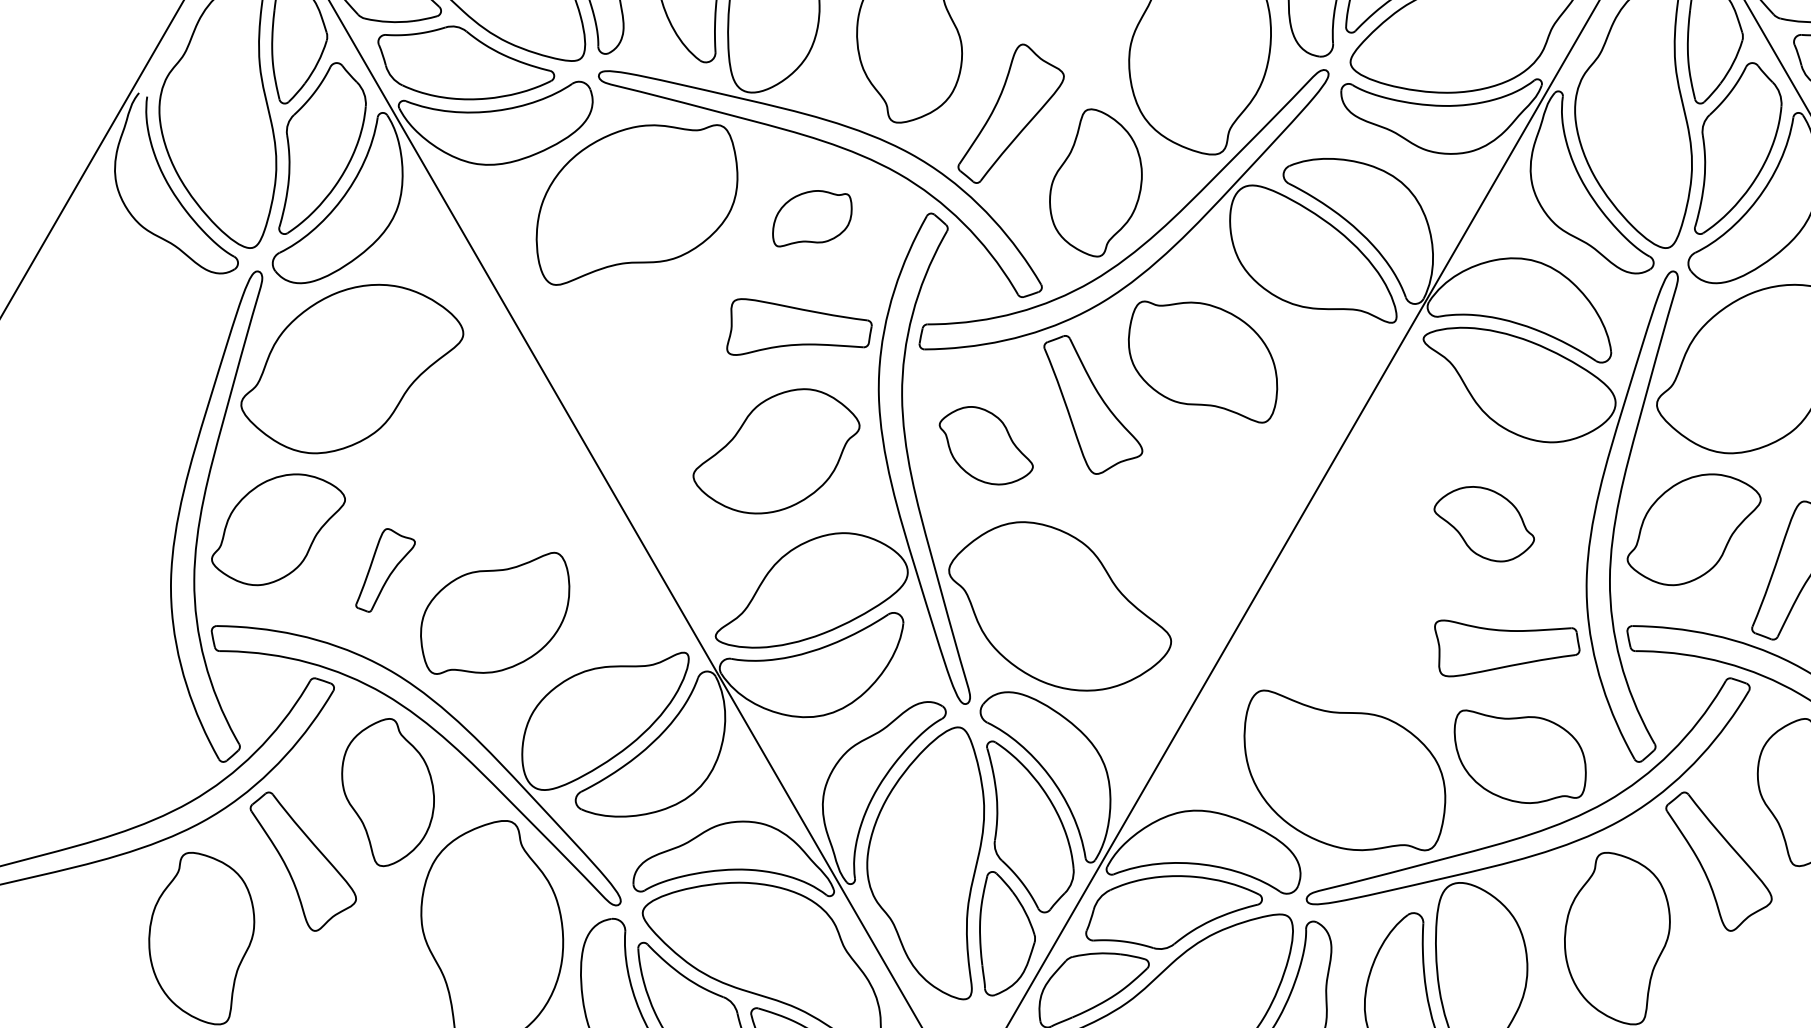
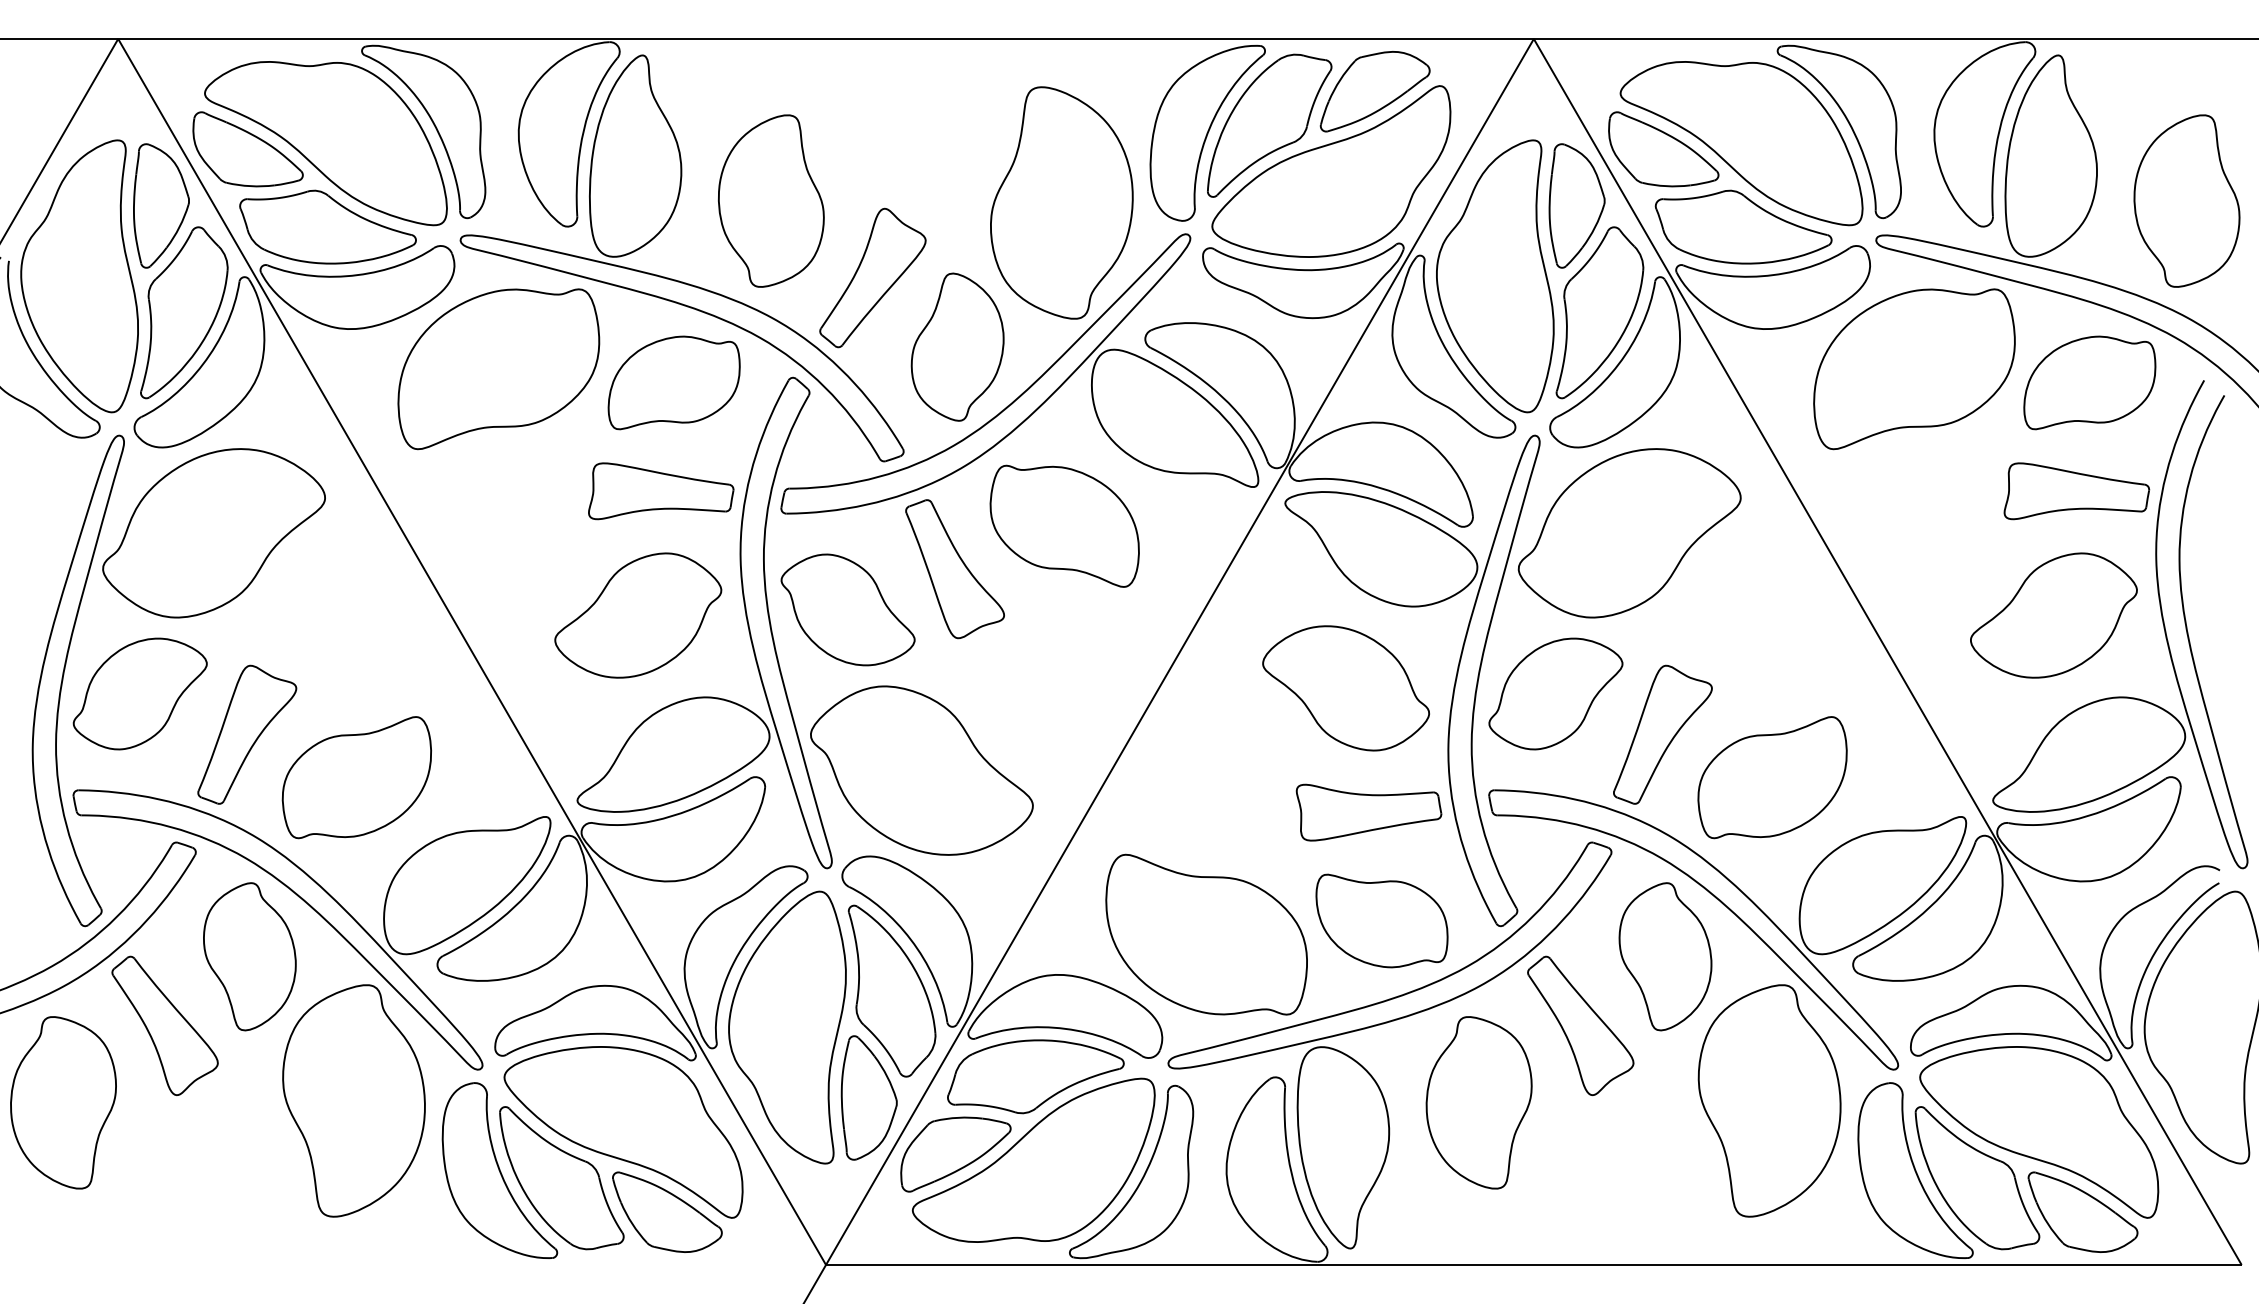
part: (811, 218) -> (673, 382), size x1.67
part: (985, 445) -> (847, 609), size x1.43
part: (1483, 524) -> (1345, 688), size x1.67
part: (385, 570) -> (247, 734), size x1.67

